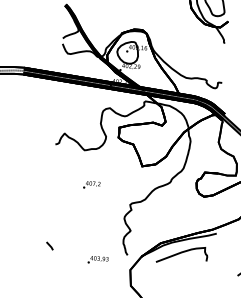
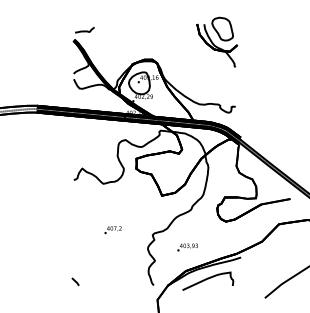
text: (91, 185) -> (112, 230), moved
text: (97, 260) -> (187, 247), moved

